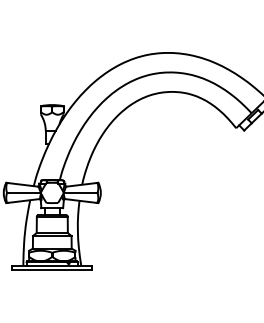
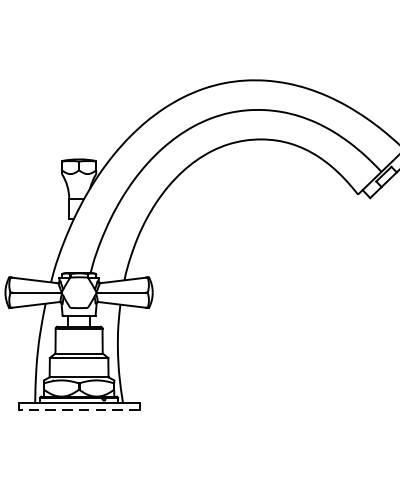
line: (52, 270) -> (79, 410), solid -> dashed

